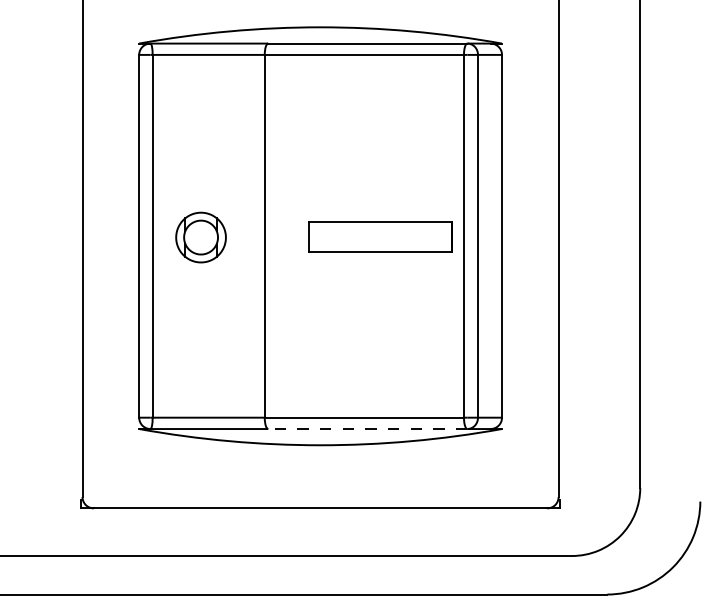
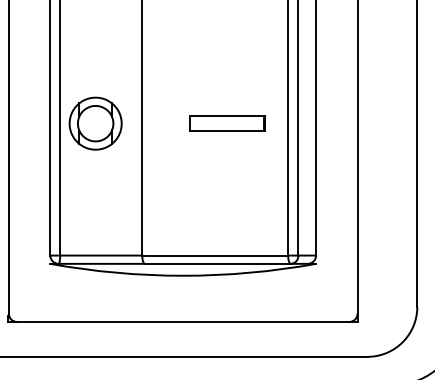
part: (200, 237) -> (95, 123), size x1.43
part: (380, 237) -> (227, 123), size x0.71
line: (367, 429) -> (217, 264), dashed -> solid

